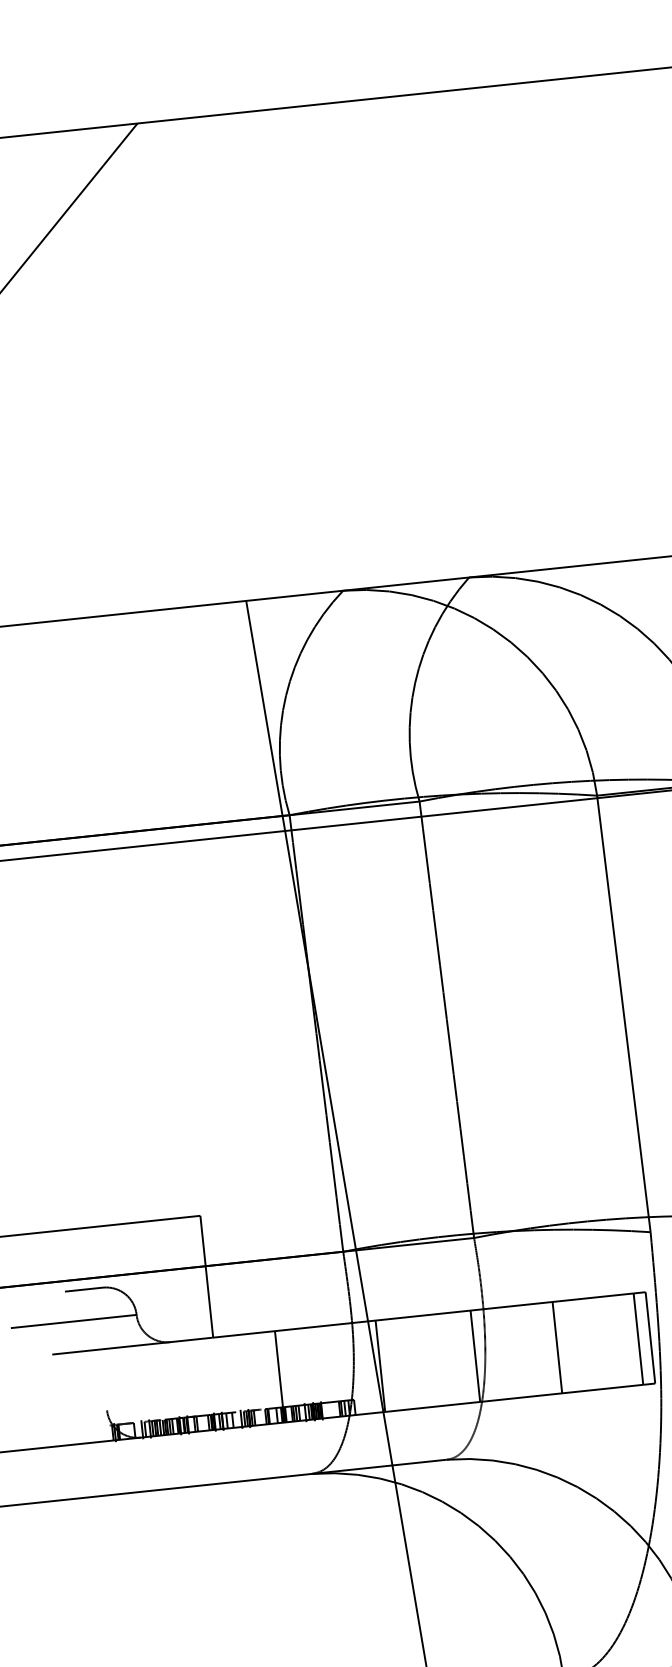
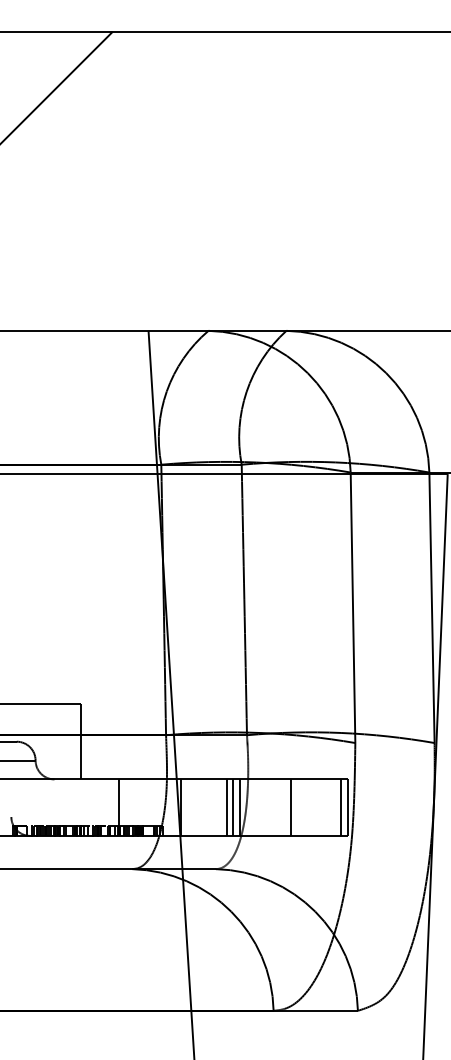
line: (464, 1357) -> (233, 807), added
line: (453, 1358) -> (226, 807), added

